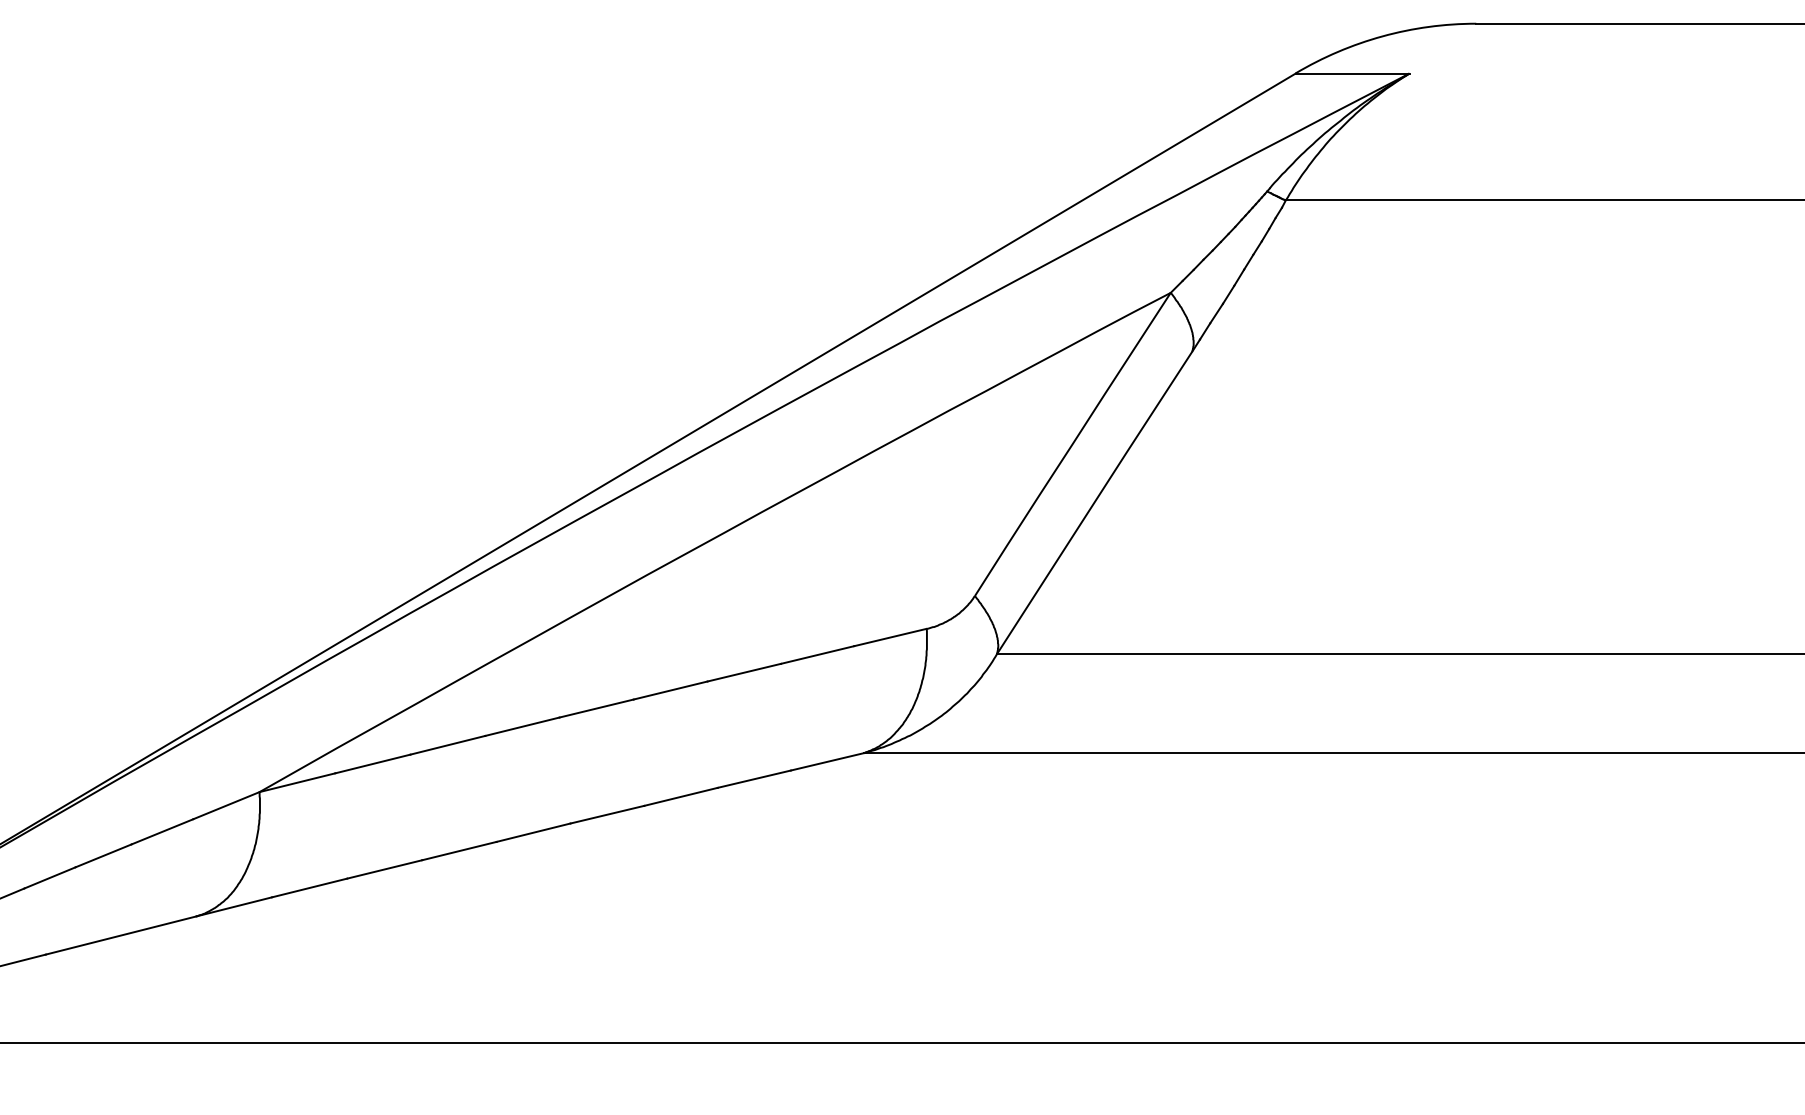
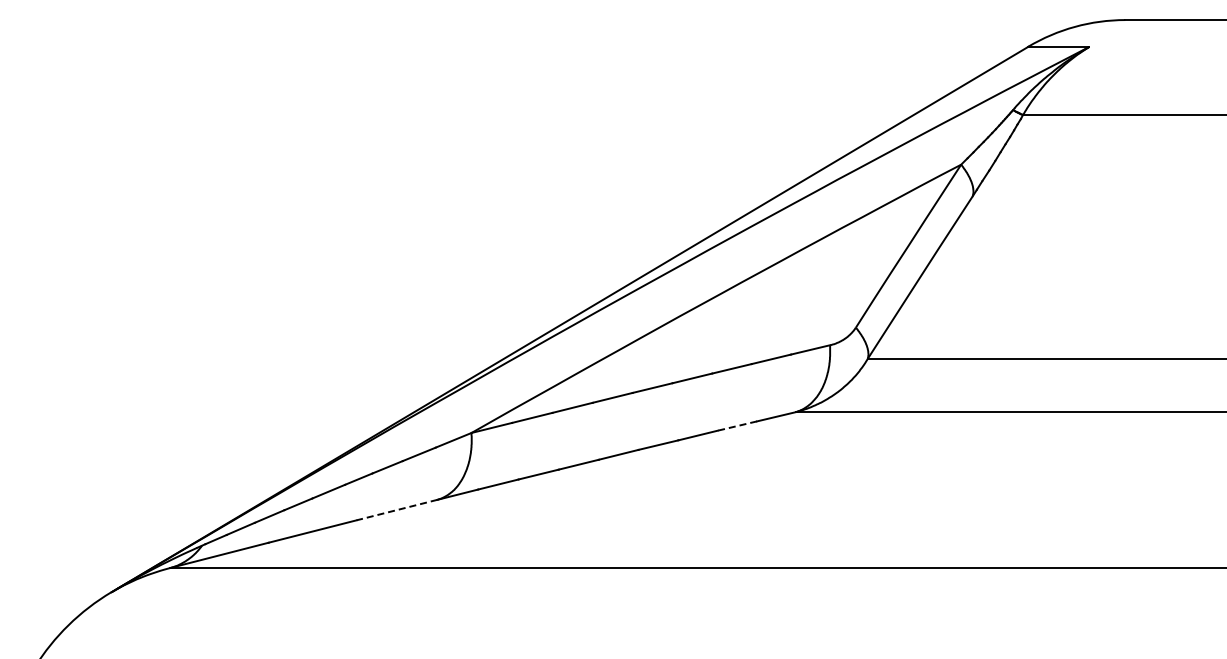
line: (752, 780) -> (736, 426), solid -> dashed
line: (121, 936) -> (397, 510), solid -> dashed

